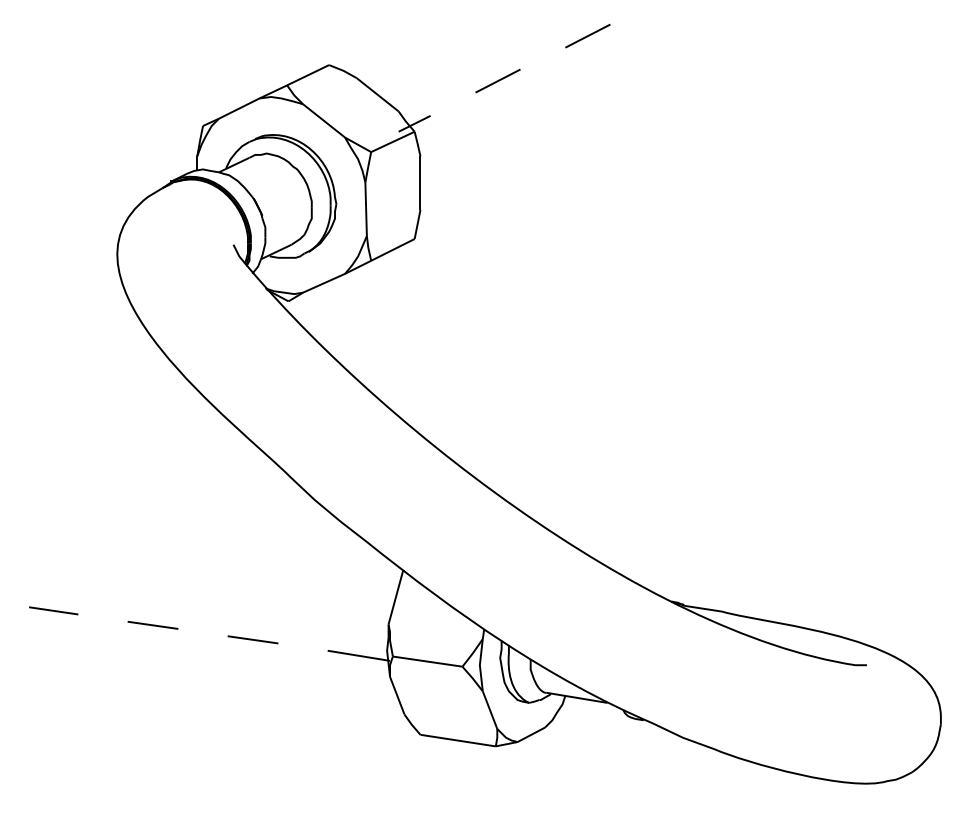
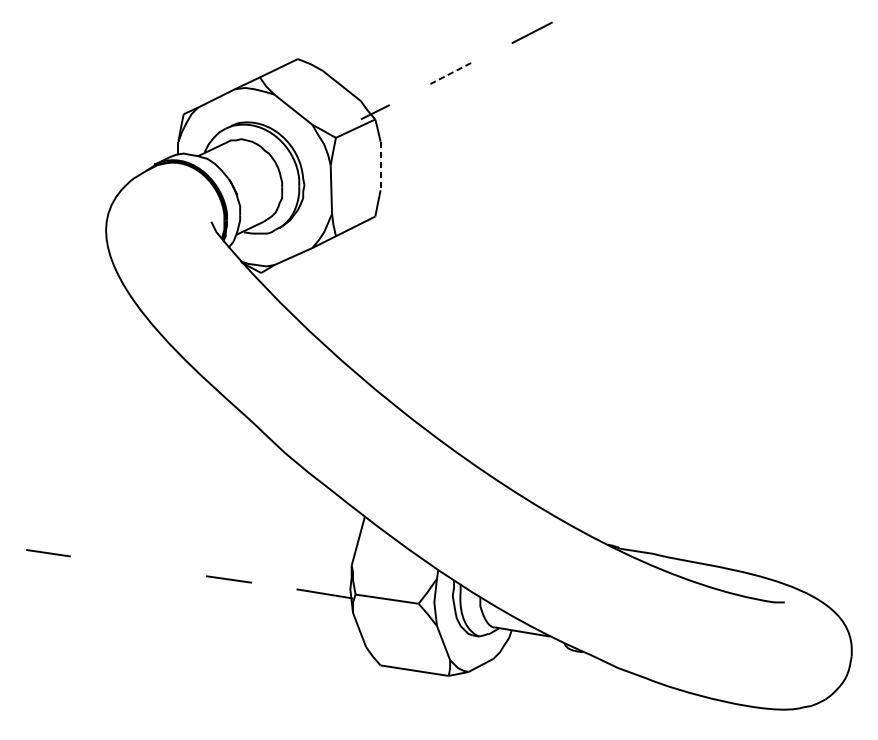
line: (497, 81) -> (450, 73), solid -> dashed
line: (420, 183) -> (380, 166), solid -> dashed
line: (152, 625) -> (137, 566), removed

